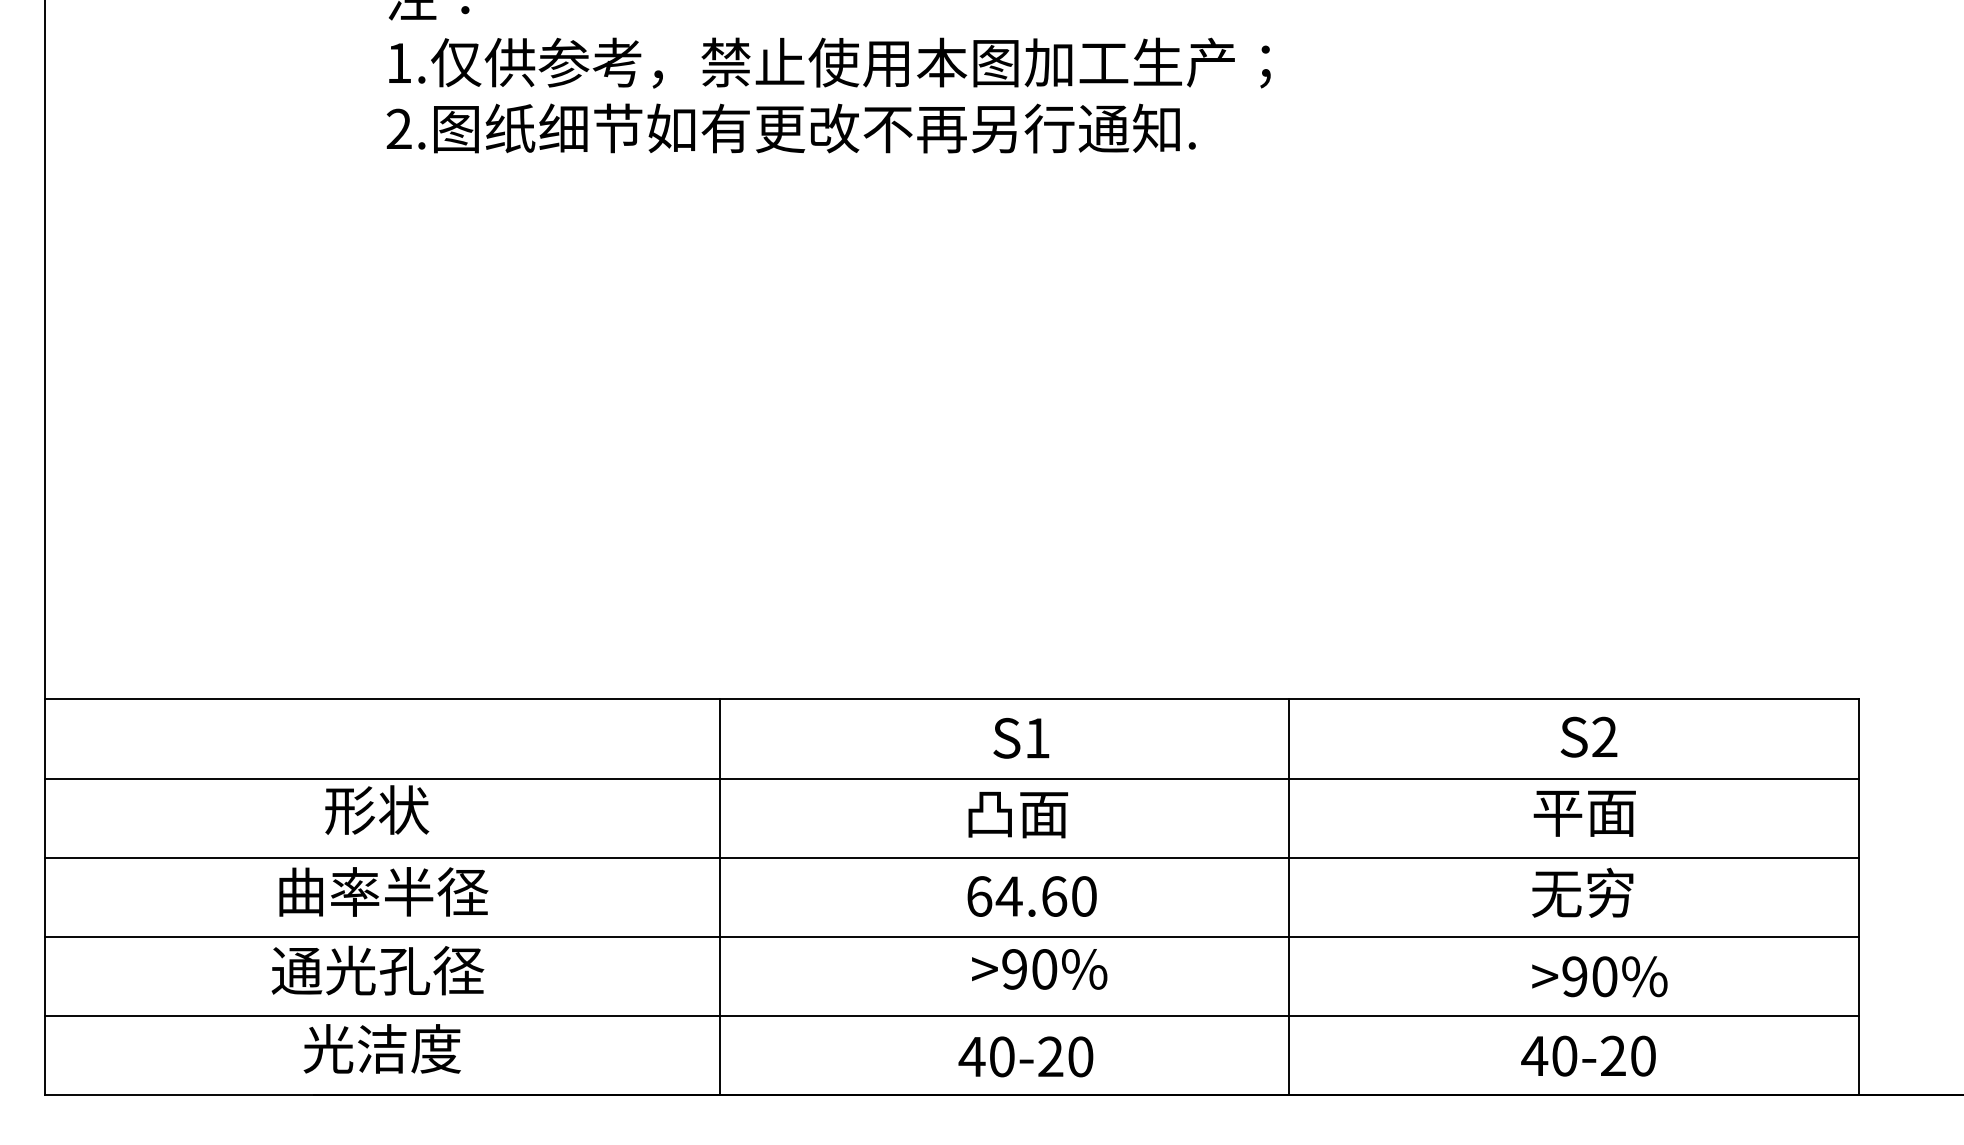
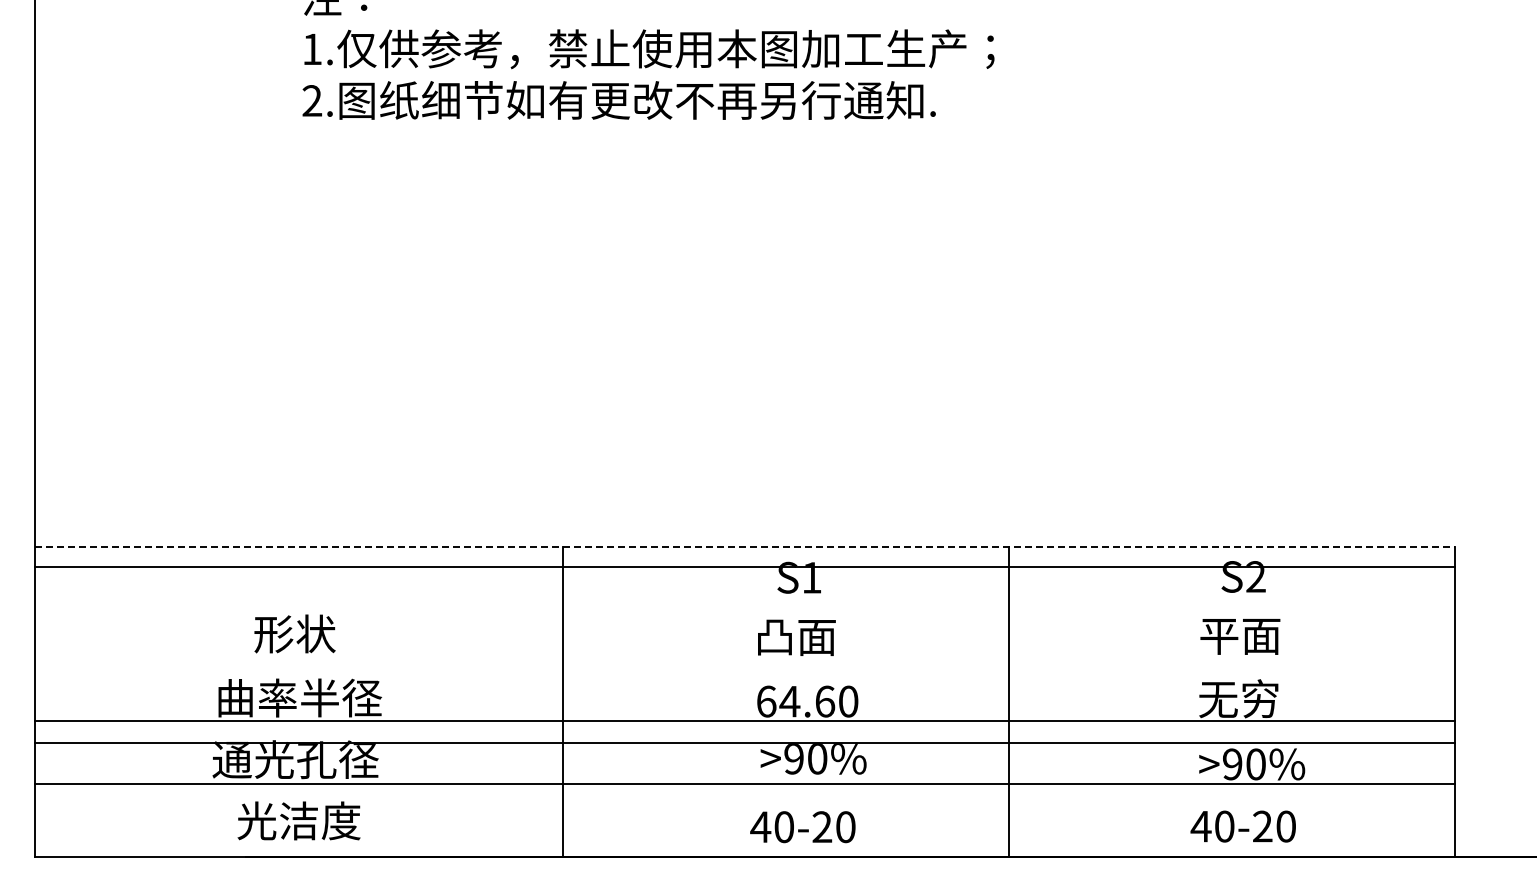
line: (951, 699) -> (744, 547), solid -> dashed
line: (951, 778) -> (744, 567), moved
line: (951, 858) -> (744, 721), moved
line: (951, 937) -> (744, 784), moved
line: (951, 1016) -> (744, 743), moved

